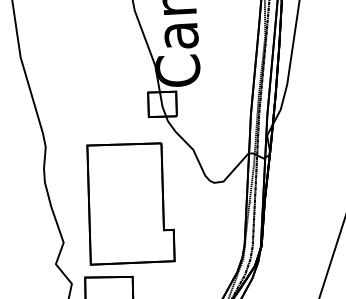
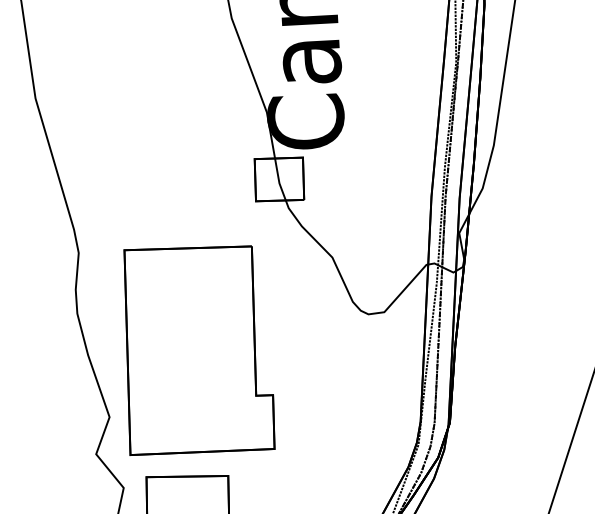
part: (130, 203) -> (198, 349), moved

